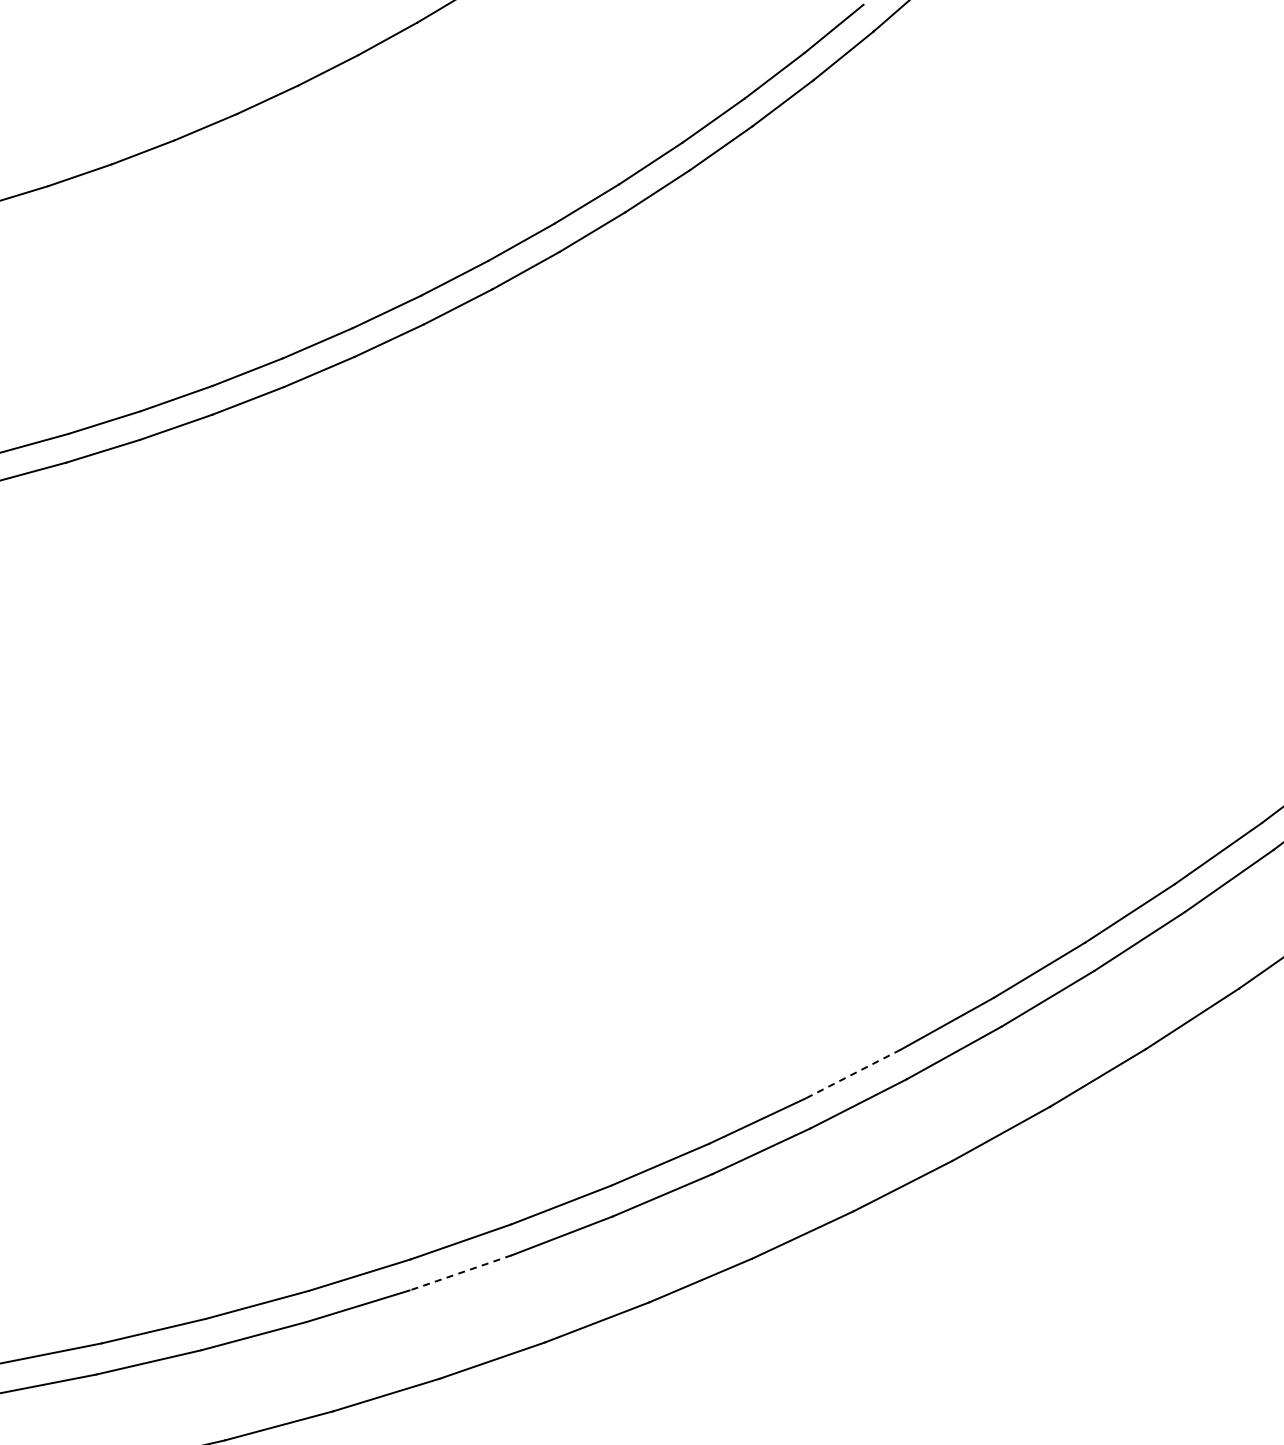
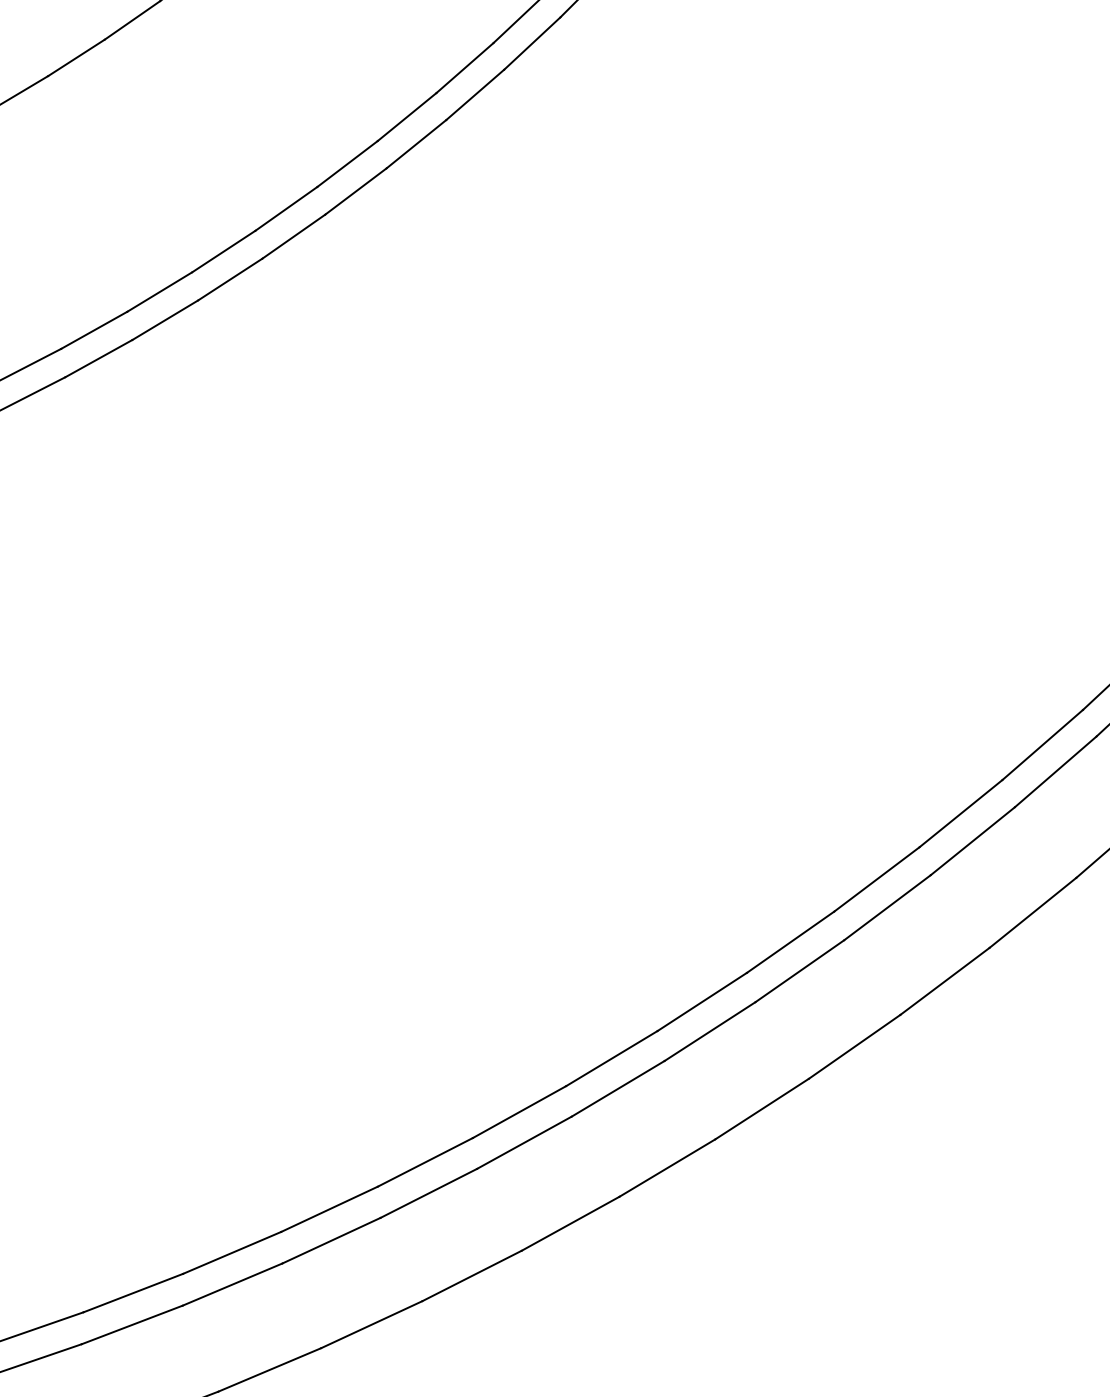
line: (852, 1074) -> (876, 879), dashed -> solid
line: (460, 1273) -> (524, 1143), dashed -> solid

